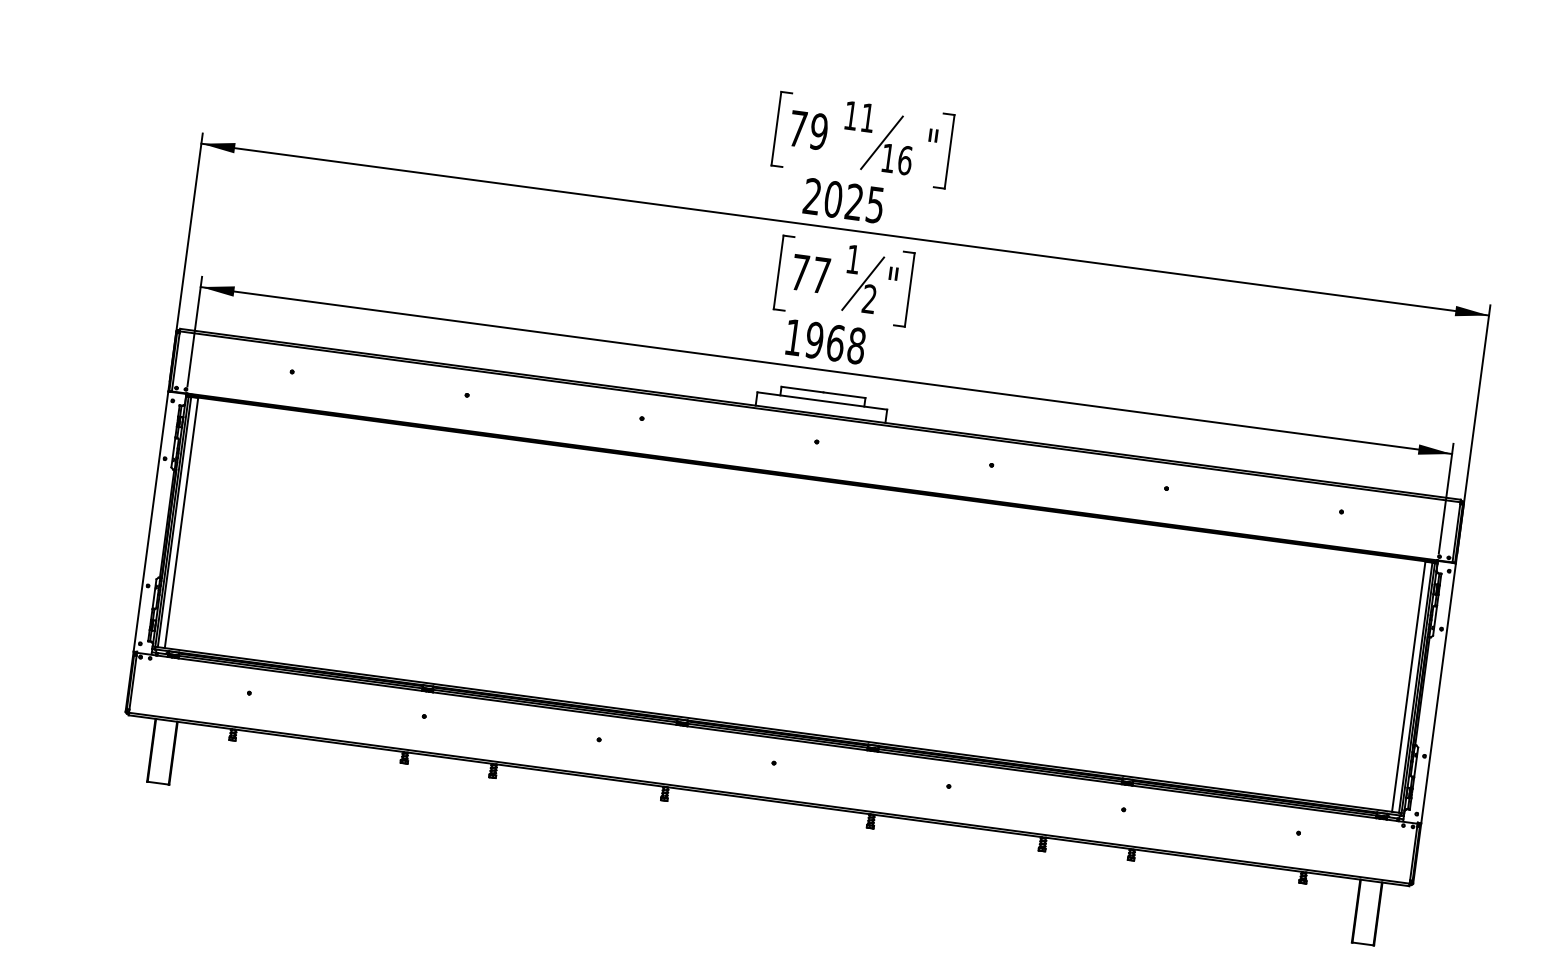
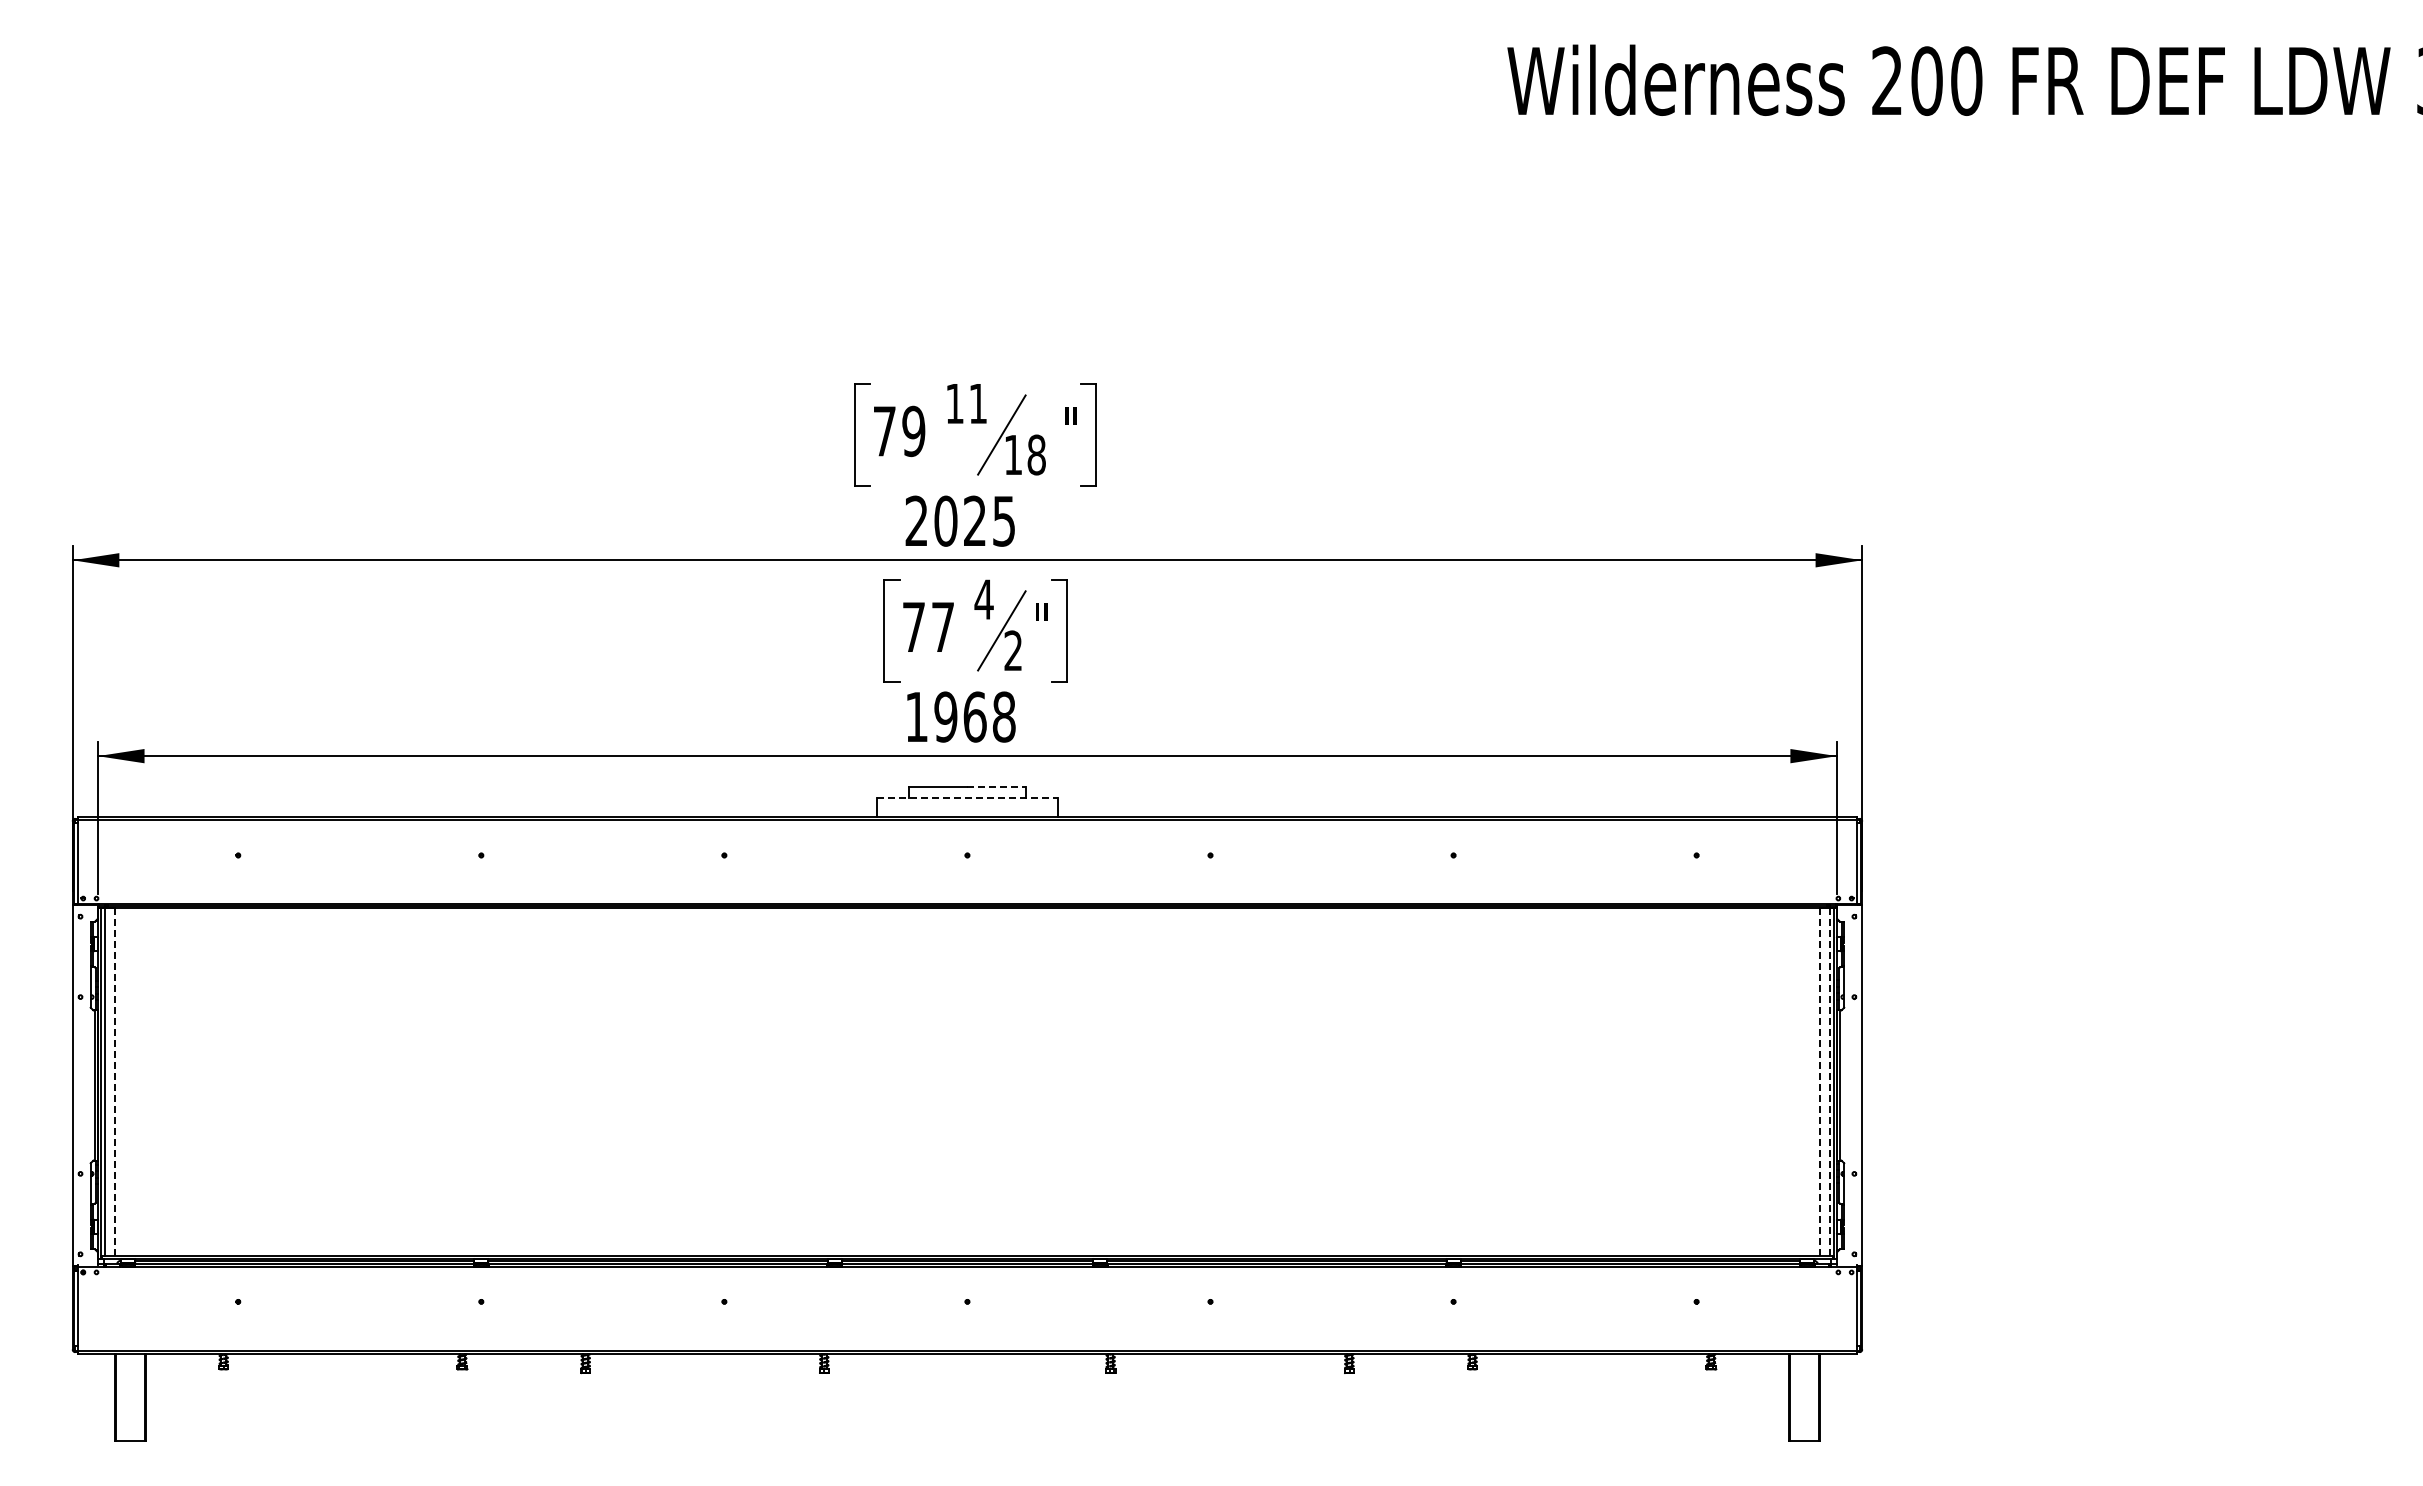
text: (905, 160) -> (1036, 454), 16 -> 18
text: (852, 259) -> (983, 599), 1 -> 4
line: (845, 395) -> (997, 786), solid -> dashed
line: (822, 401) -> (967, 798), solid -> dashed
line: (181, 522) -> (114, 1081), solid -> dashed
line: (1408, 686) -> (1820, 1081), solid -> dashed
line: (1415, 687) -> (1829, 1081), solid -> dashed

